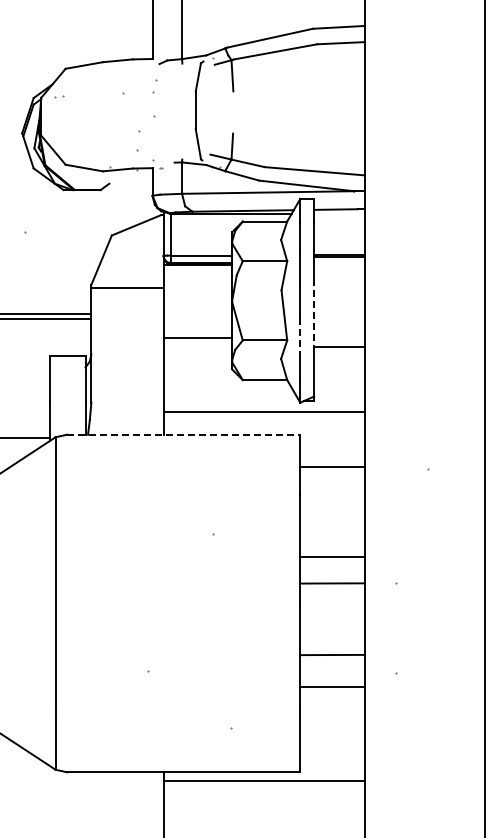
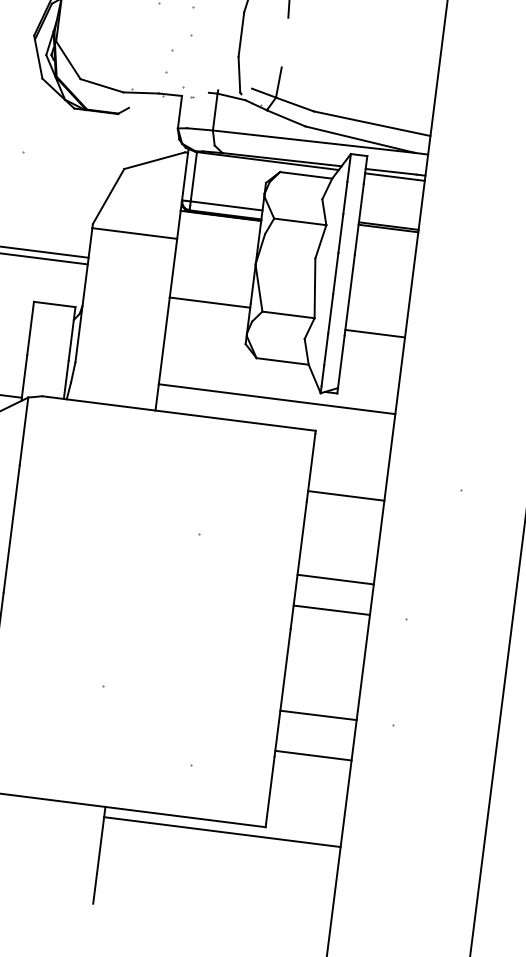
line: (339, 213) -> (394, 176), added
line: (314, 316) -> (350, 294), dashed -> solid
line: (300, 335) -> (330, 314), dashed -> solid
line: (184, 434) -> (180, 413), dashed -> solid
line: (332, 467) -> (346, 496), moved
line: (332, 654) -> (318, 714), moved
line: (332, 687) -> (313, 755), moved

